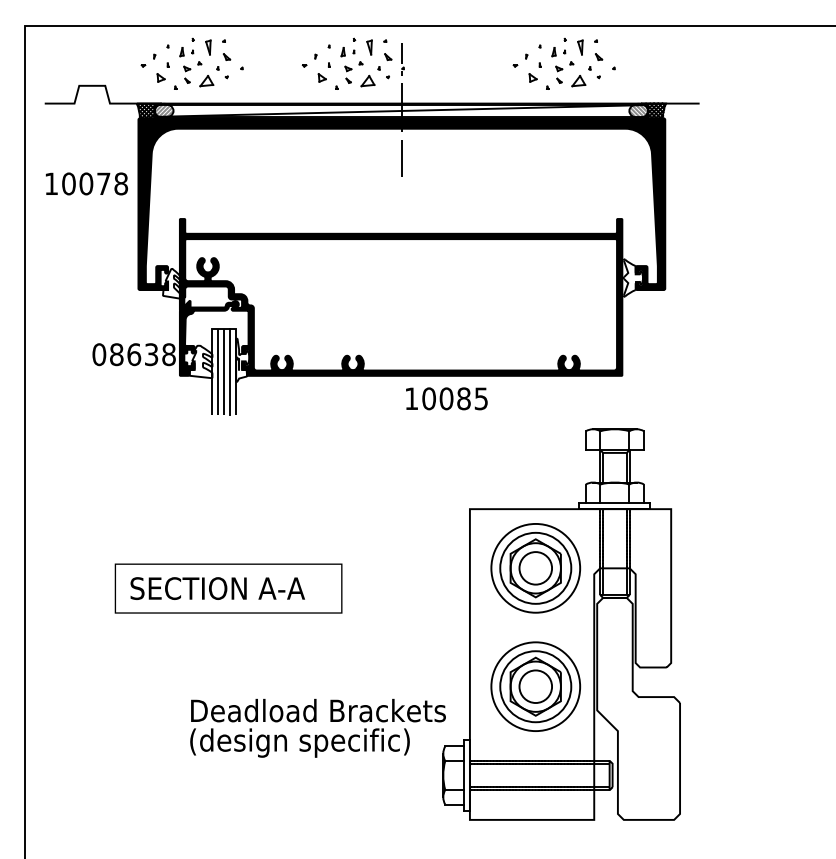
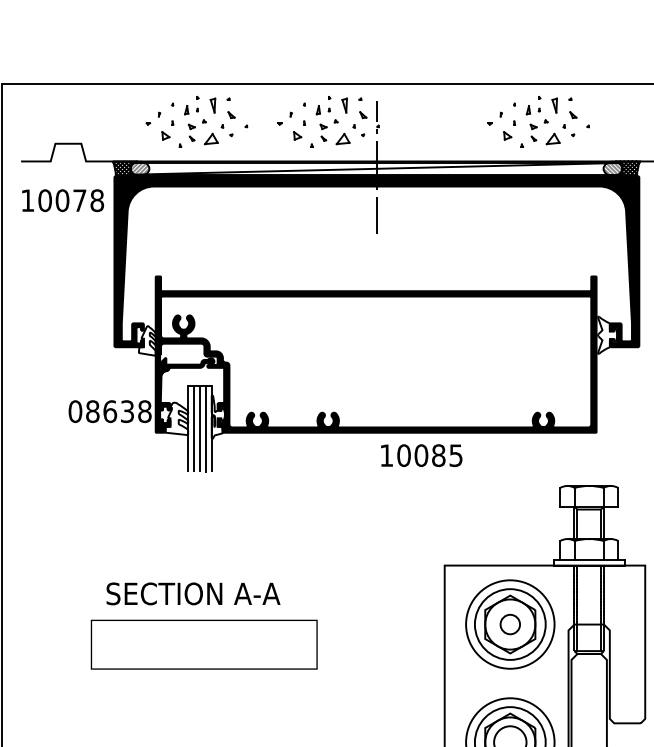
part: (191, 63) -> (196, 121), moved
text: (86, 183) -> (62, 200), moved
circle: (535, 568) -> (510, 624), size x0.6
text: (217, 588) -> (193, 593), moved

